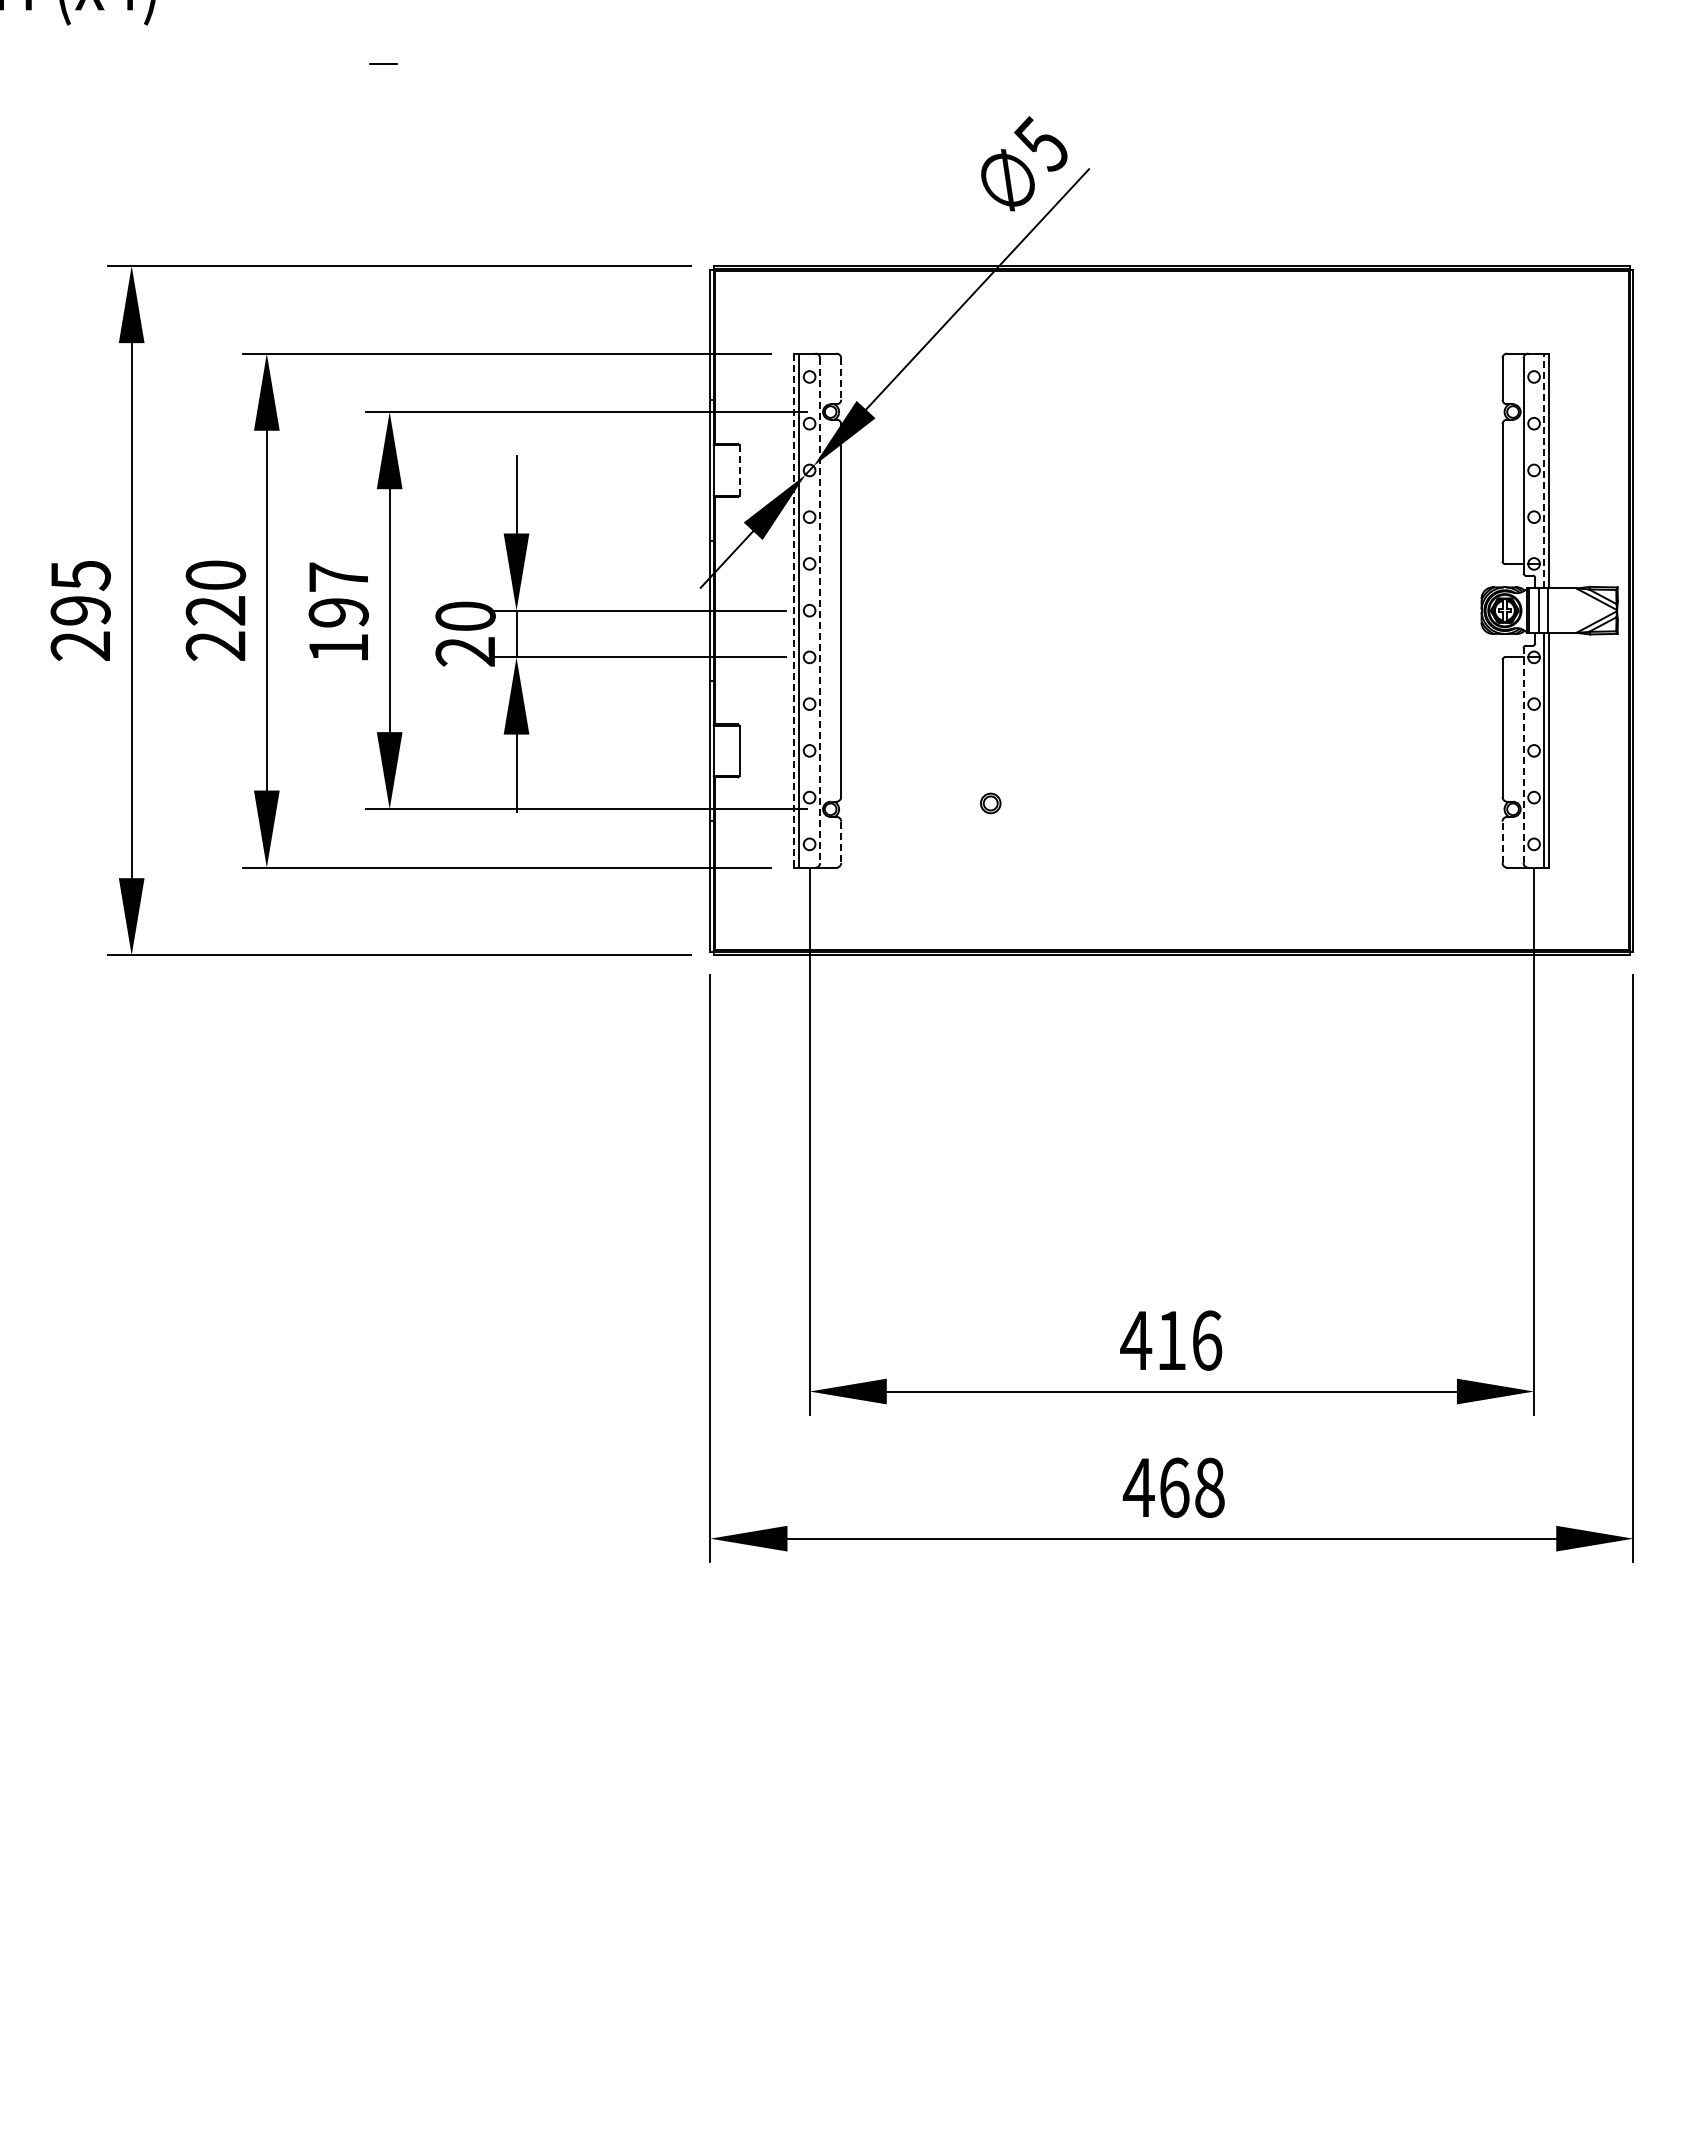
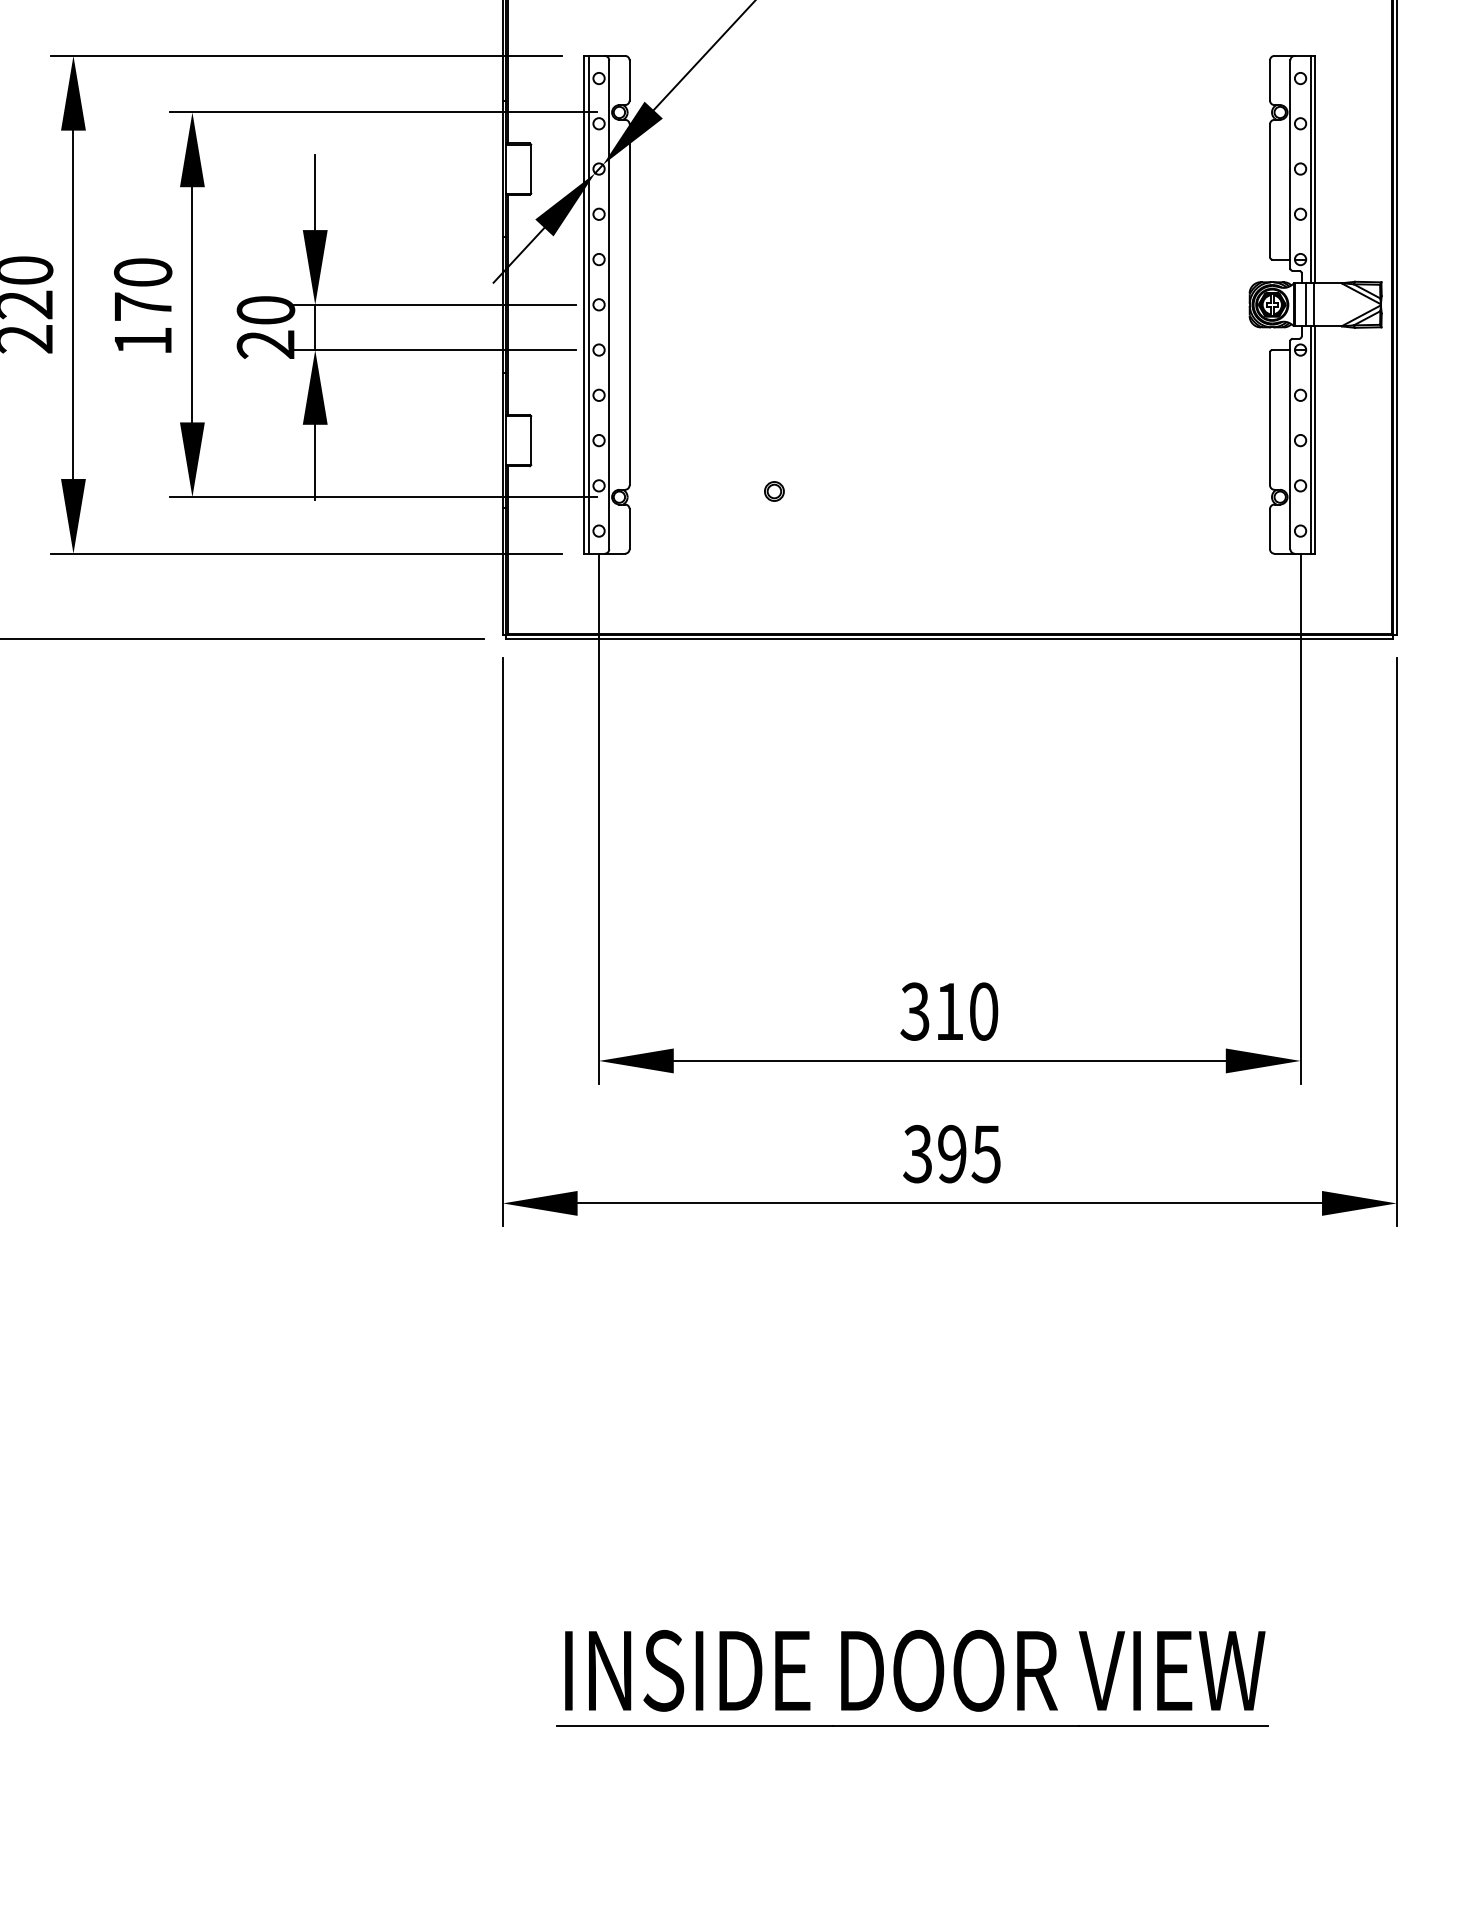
line: (841, 379) -> (629, 80), dashed -> solid
line: (739, 469) -> (531, 168), dashed -> solid
line: (1544, 470) -> (1310, 169), dashed -> solid
text: (338, 594) -> (142, 289), 197 -> 170
line: (794, 611) -> (584, 305), dashed -> solid
line: (820, 611) -> (609, 305), dashed -> solid
line: (1523, 755) -> (1290, 445), dashed -> solid
line: (841, 842) -> (629, 529), dashed -> solid
line: (1502, 842) -> (1269, 529), dashed -> solid
text: (1171, 1340) -> (949, 1011), 416 -> 310
text: (1173, 1487) -> (951, 1153), 468 -> 395
part: (1132, 2029) -> (911, 1678), added

